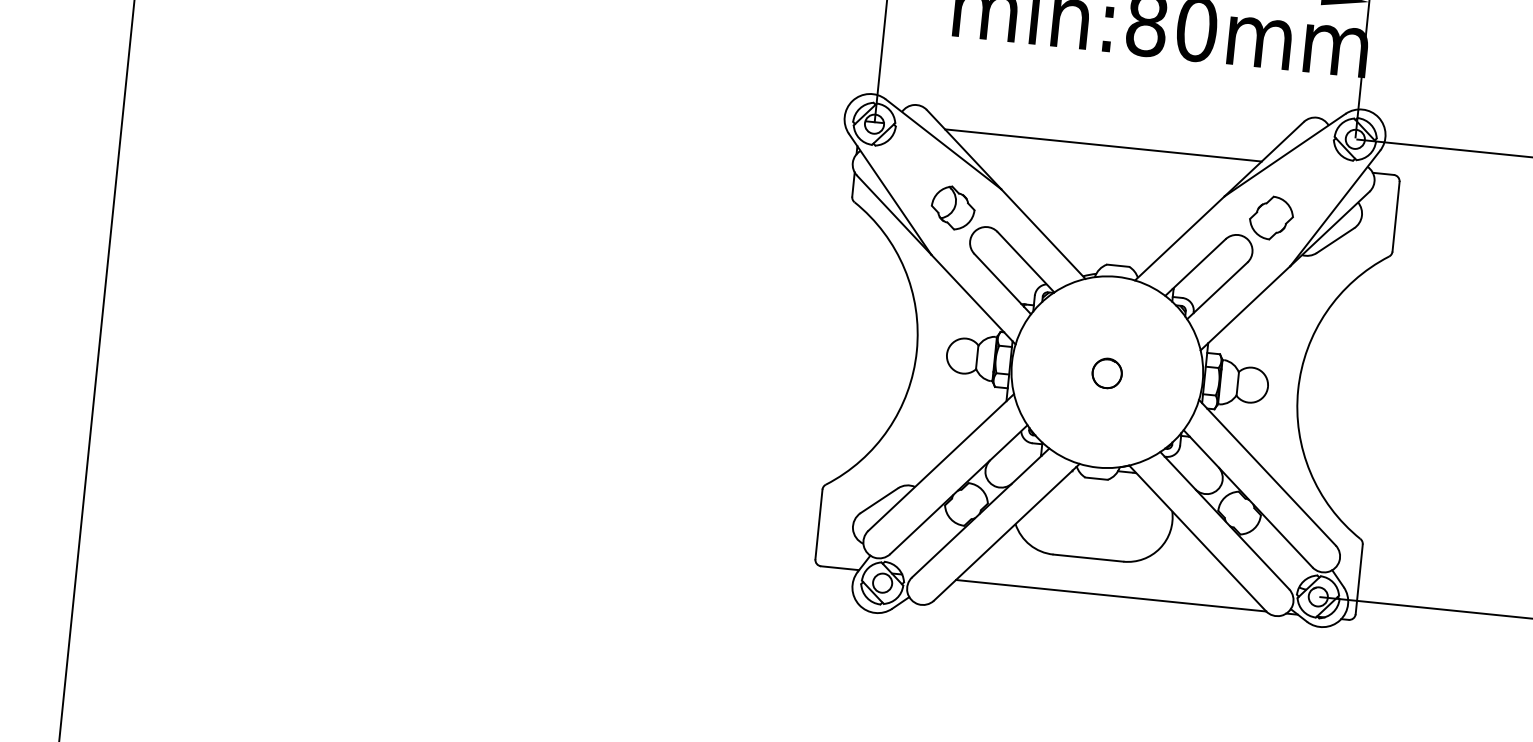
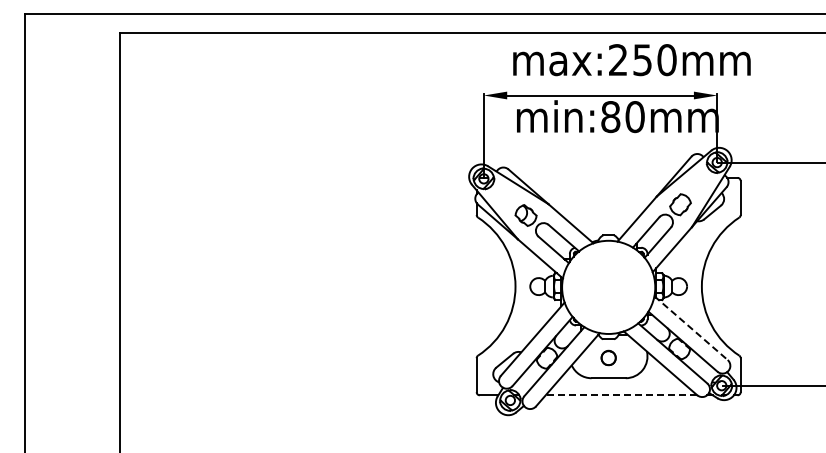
line: (1103, 144) -> (595, 177), removed
part: (1106, 372) -> (608, 357), moved
line: (1268, 473) -> (691, 328), solid -> dashed
line: (1111, 596) -> (621, 395), solid -> dashed

